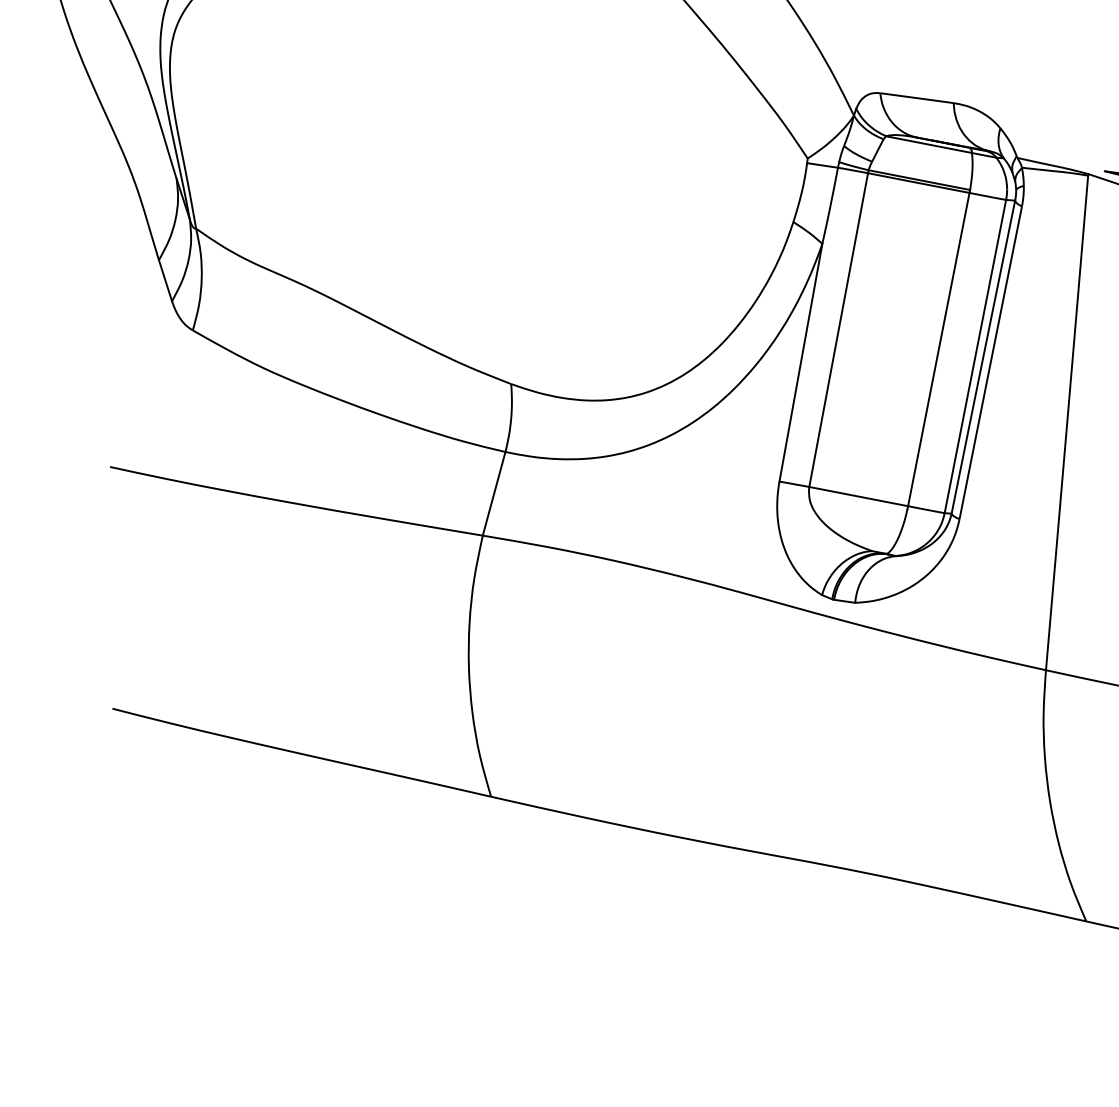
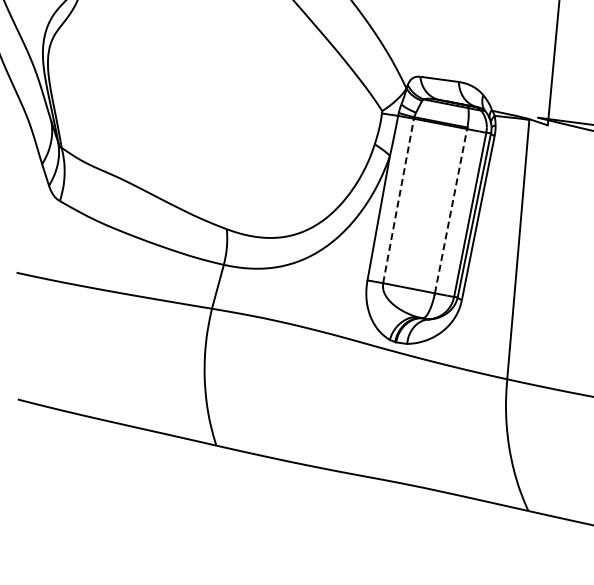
line: (838, 329) -> (398, 200), solid -> dashed
line: (939, 350) -> (451, 211), solid -> dashed

